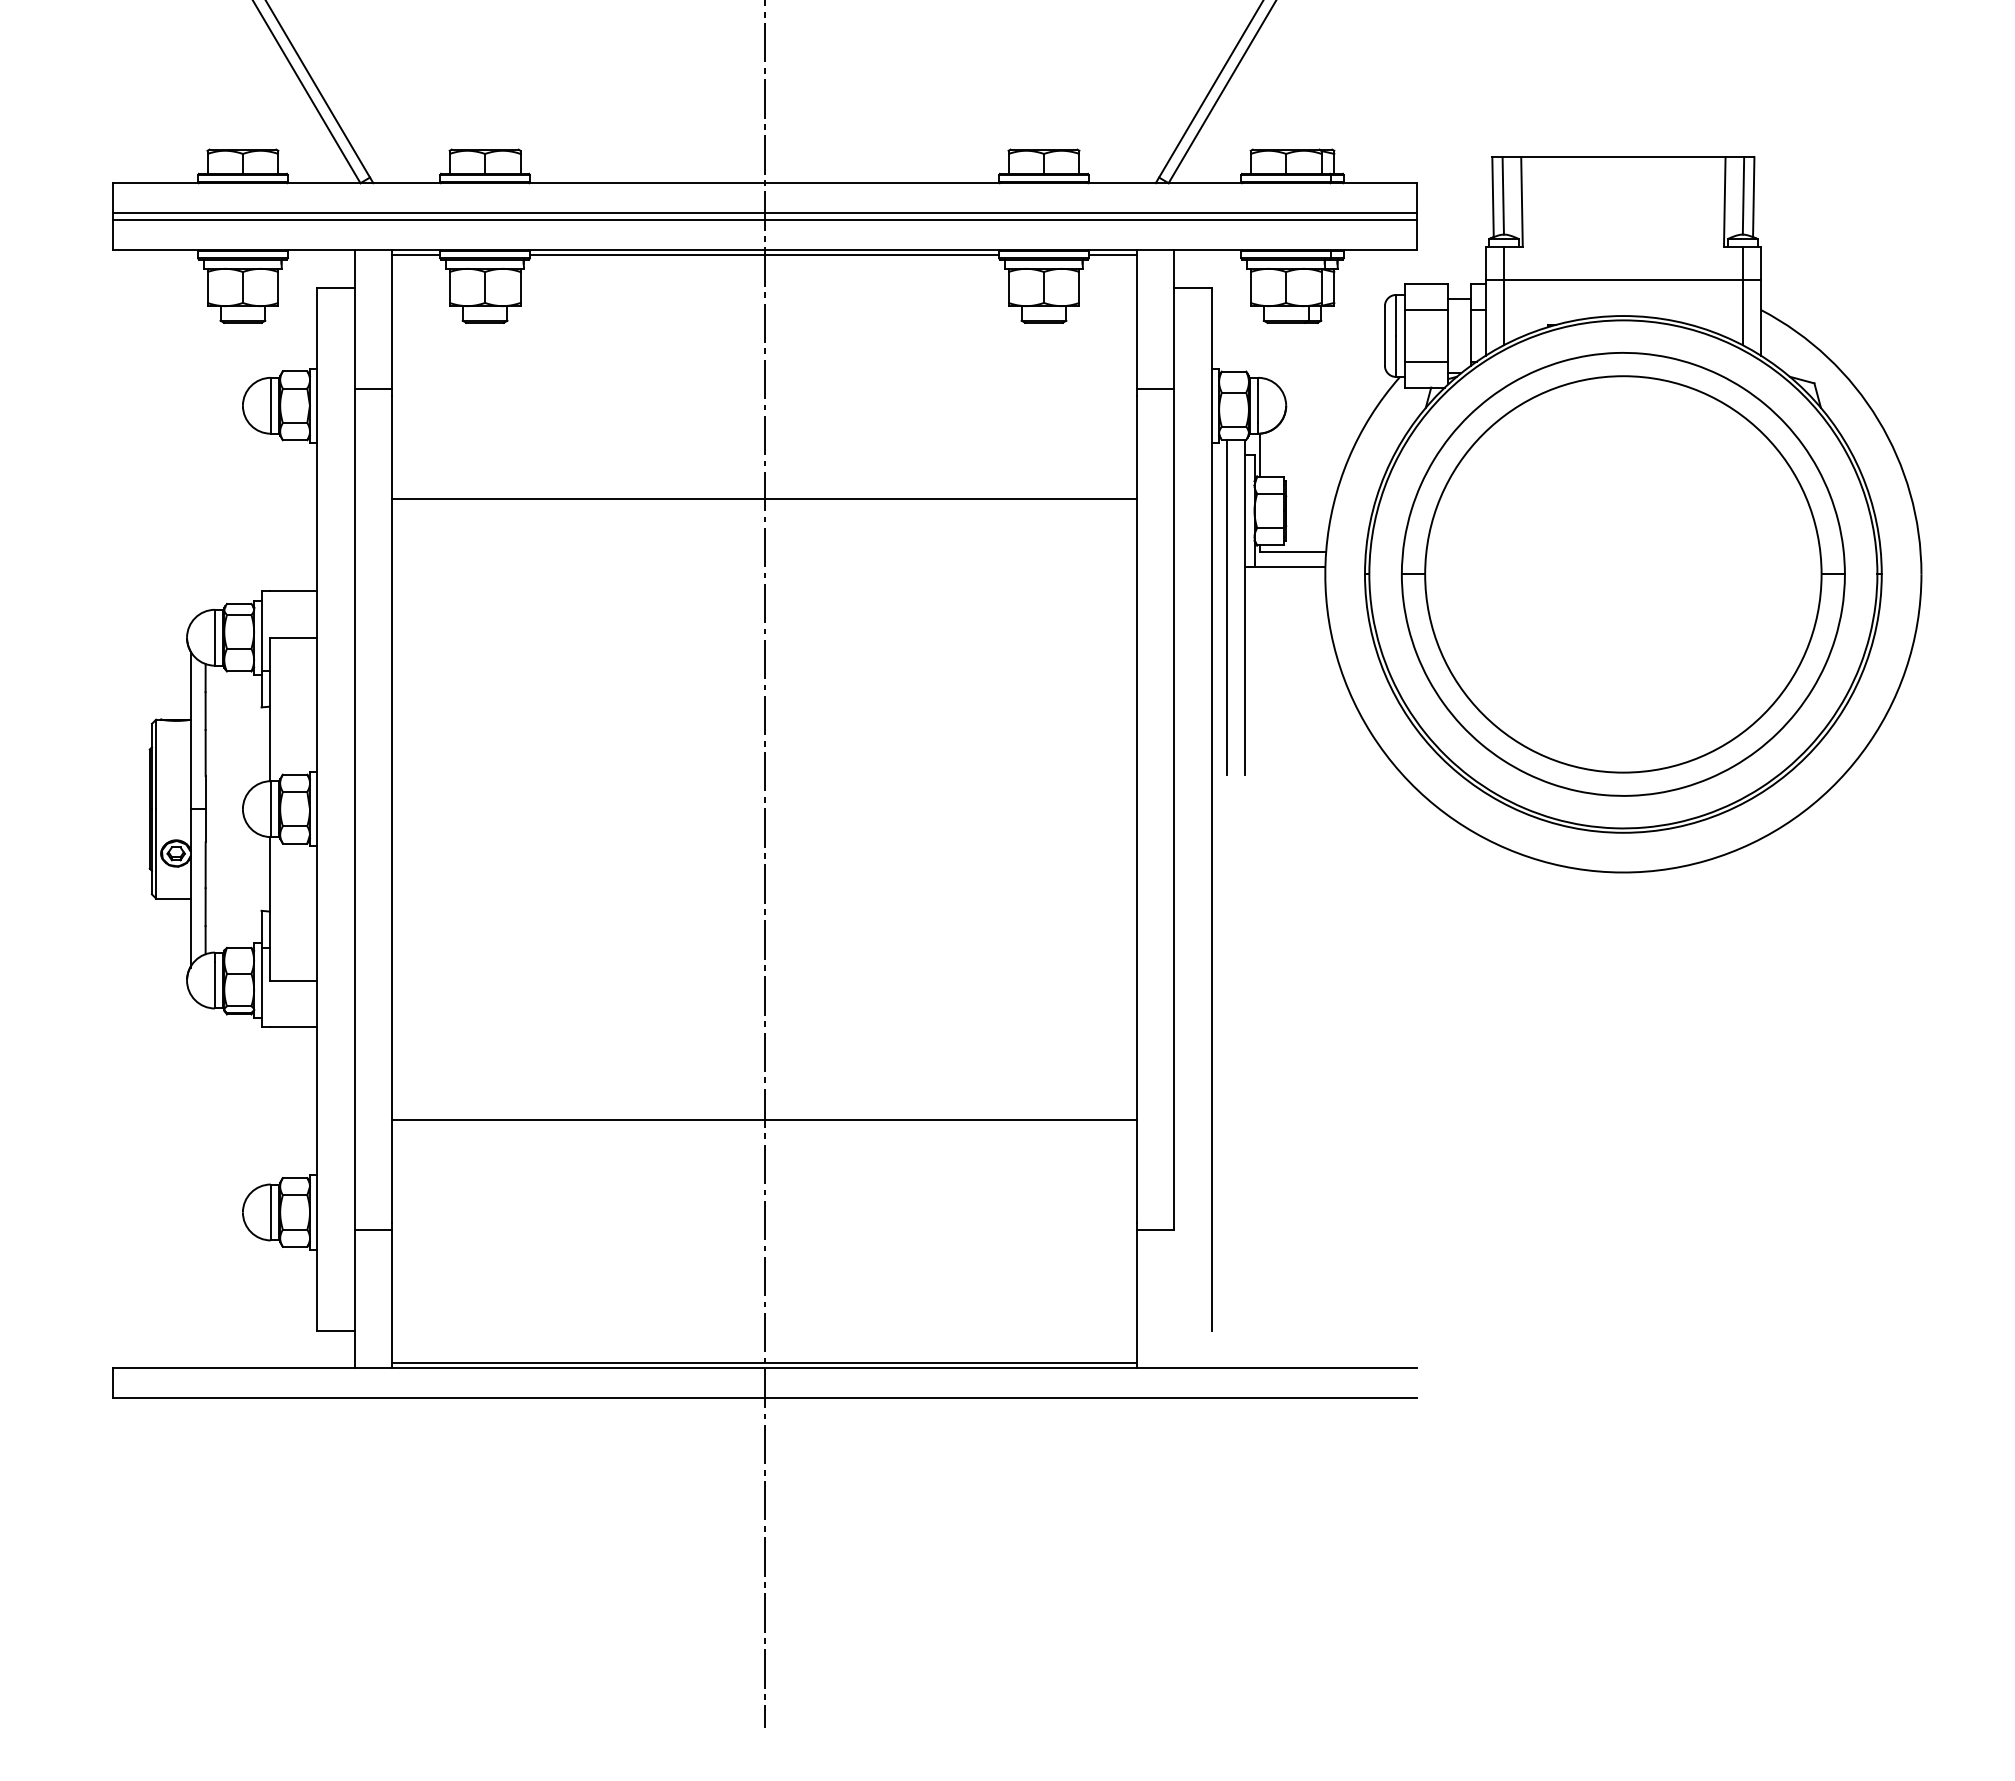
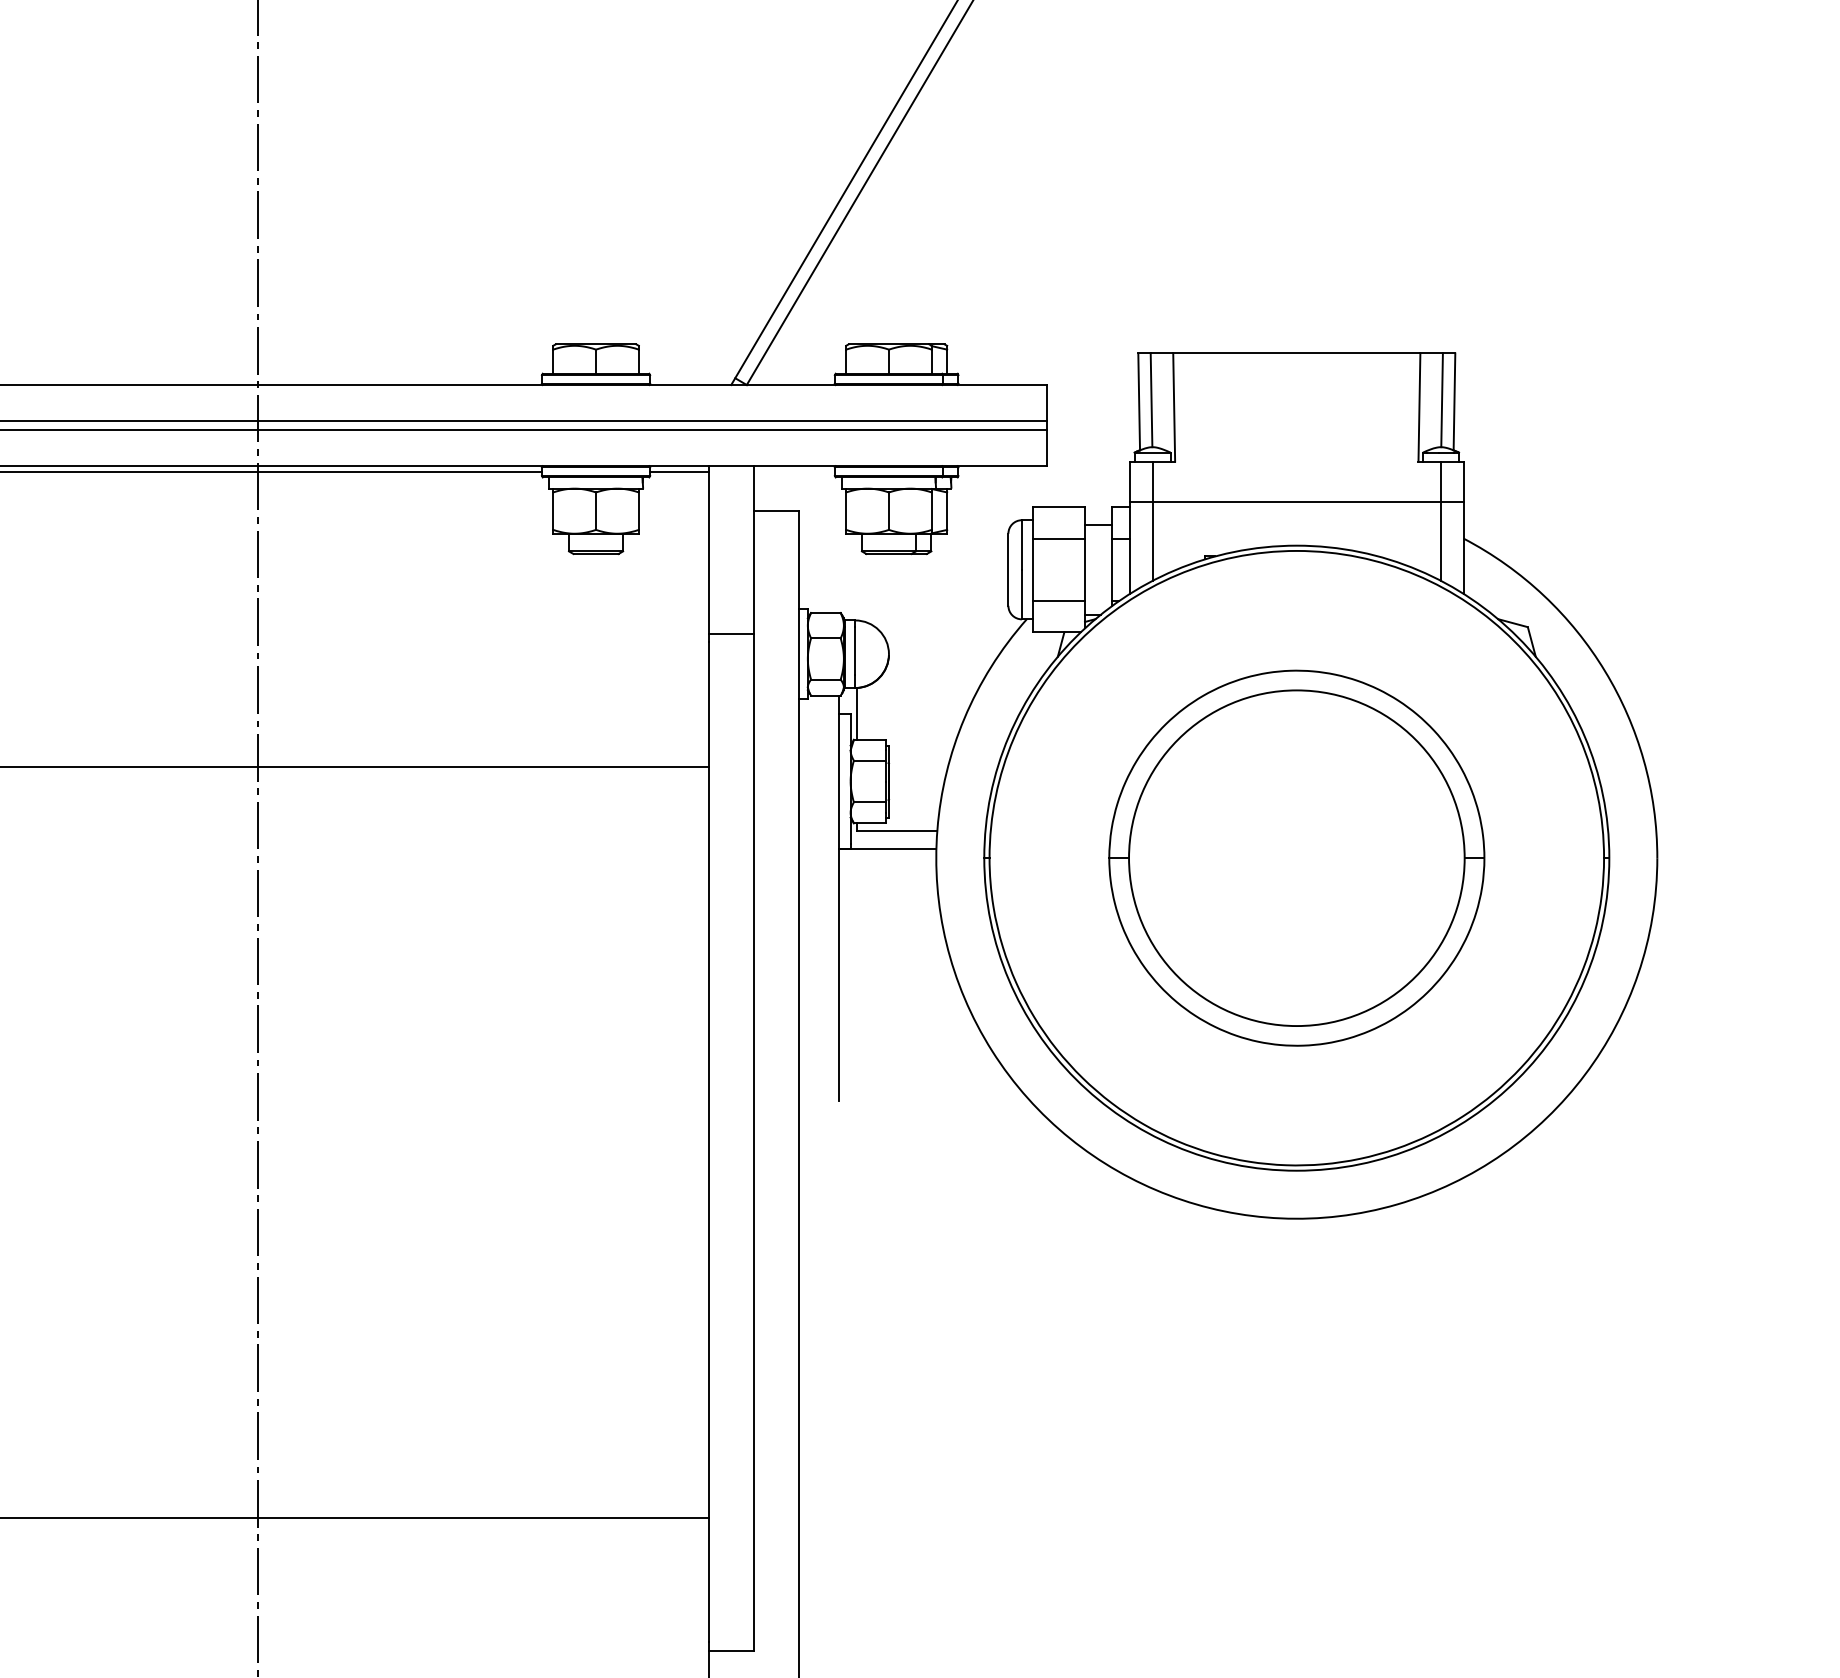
part: (1623, 574) -> (1296, 858), size x0.7
line: (1226, 607) -> (816, 898), removed

